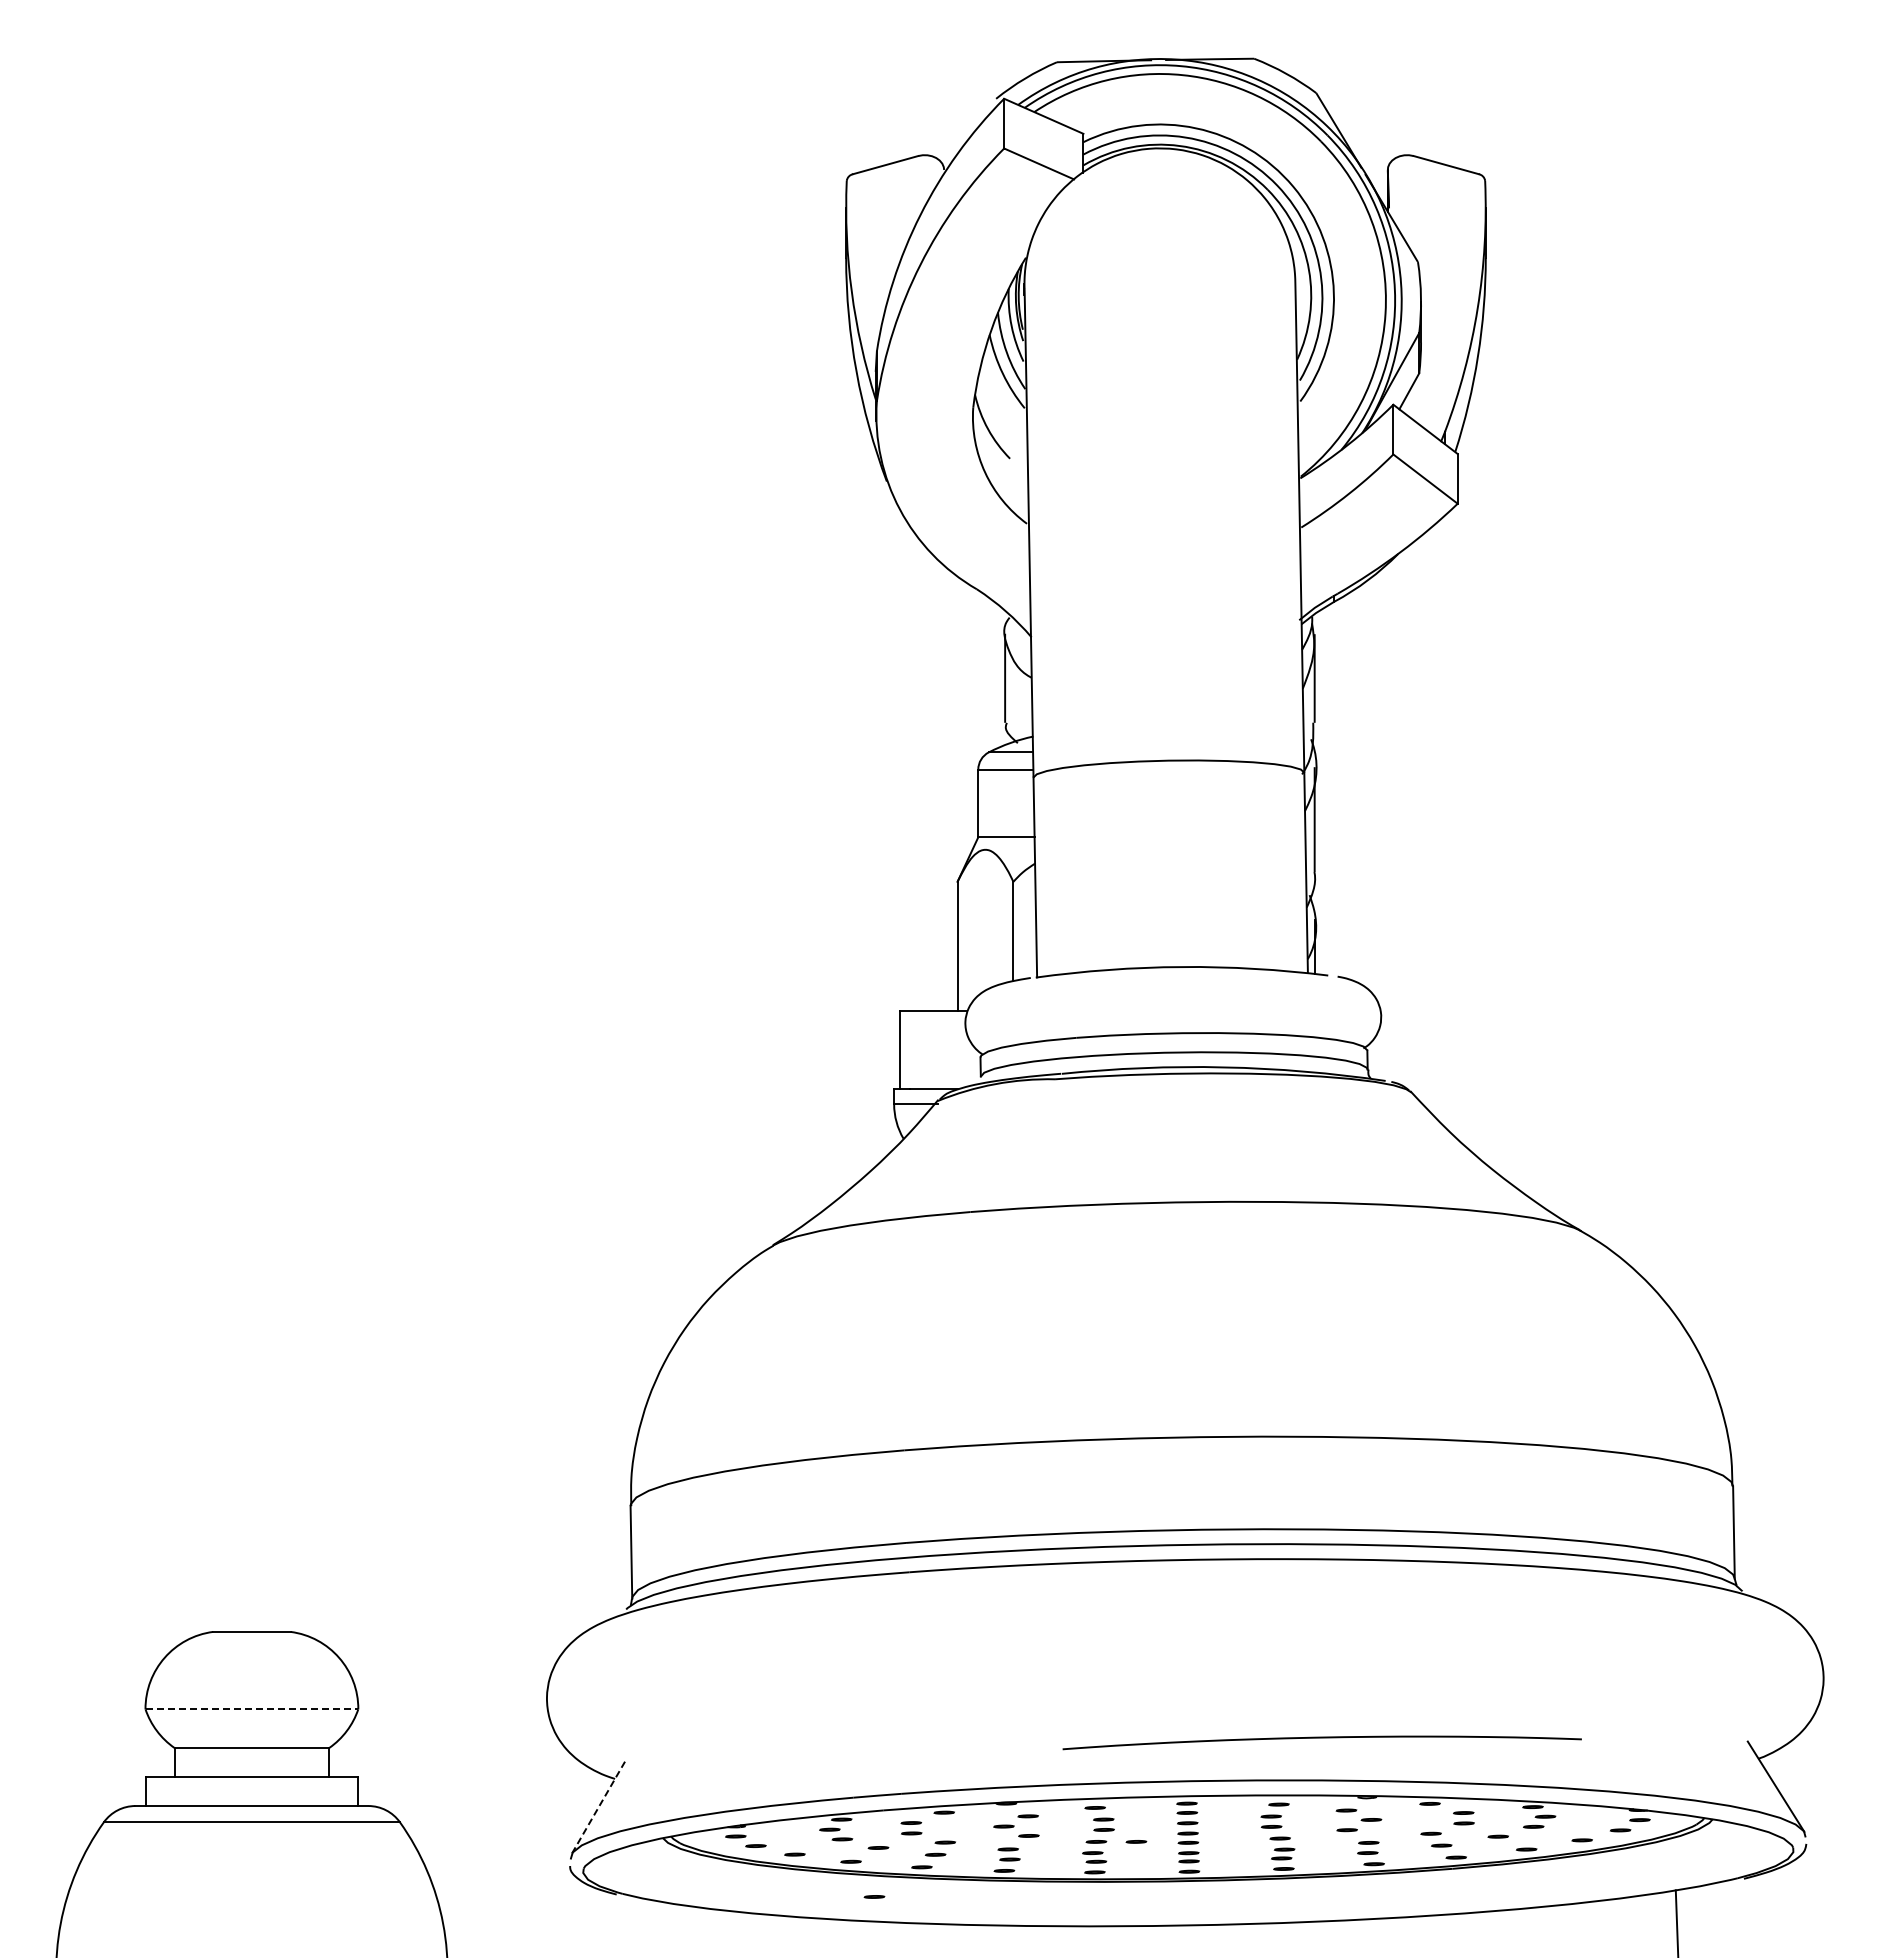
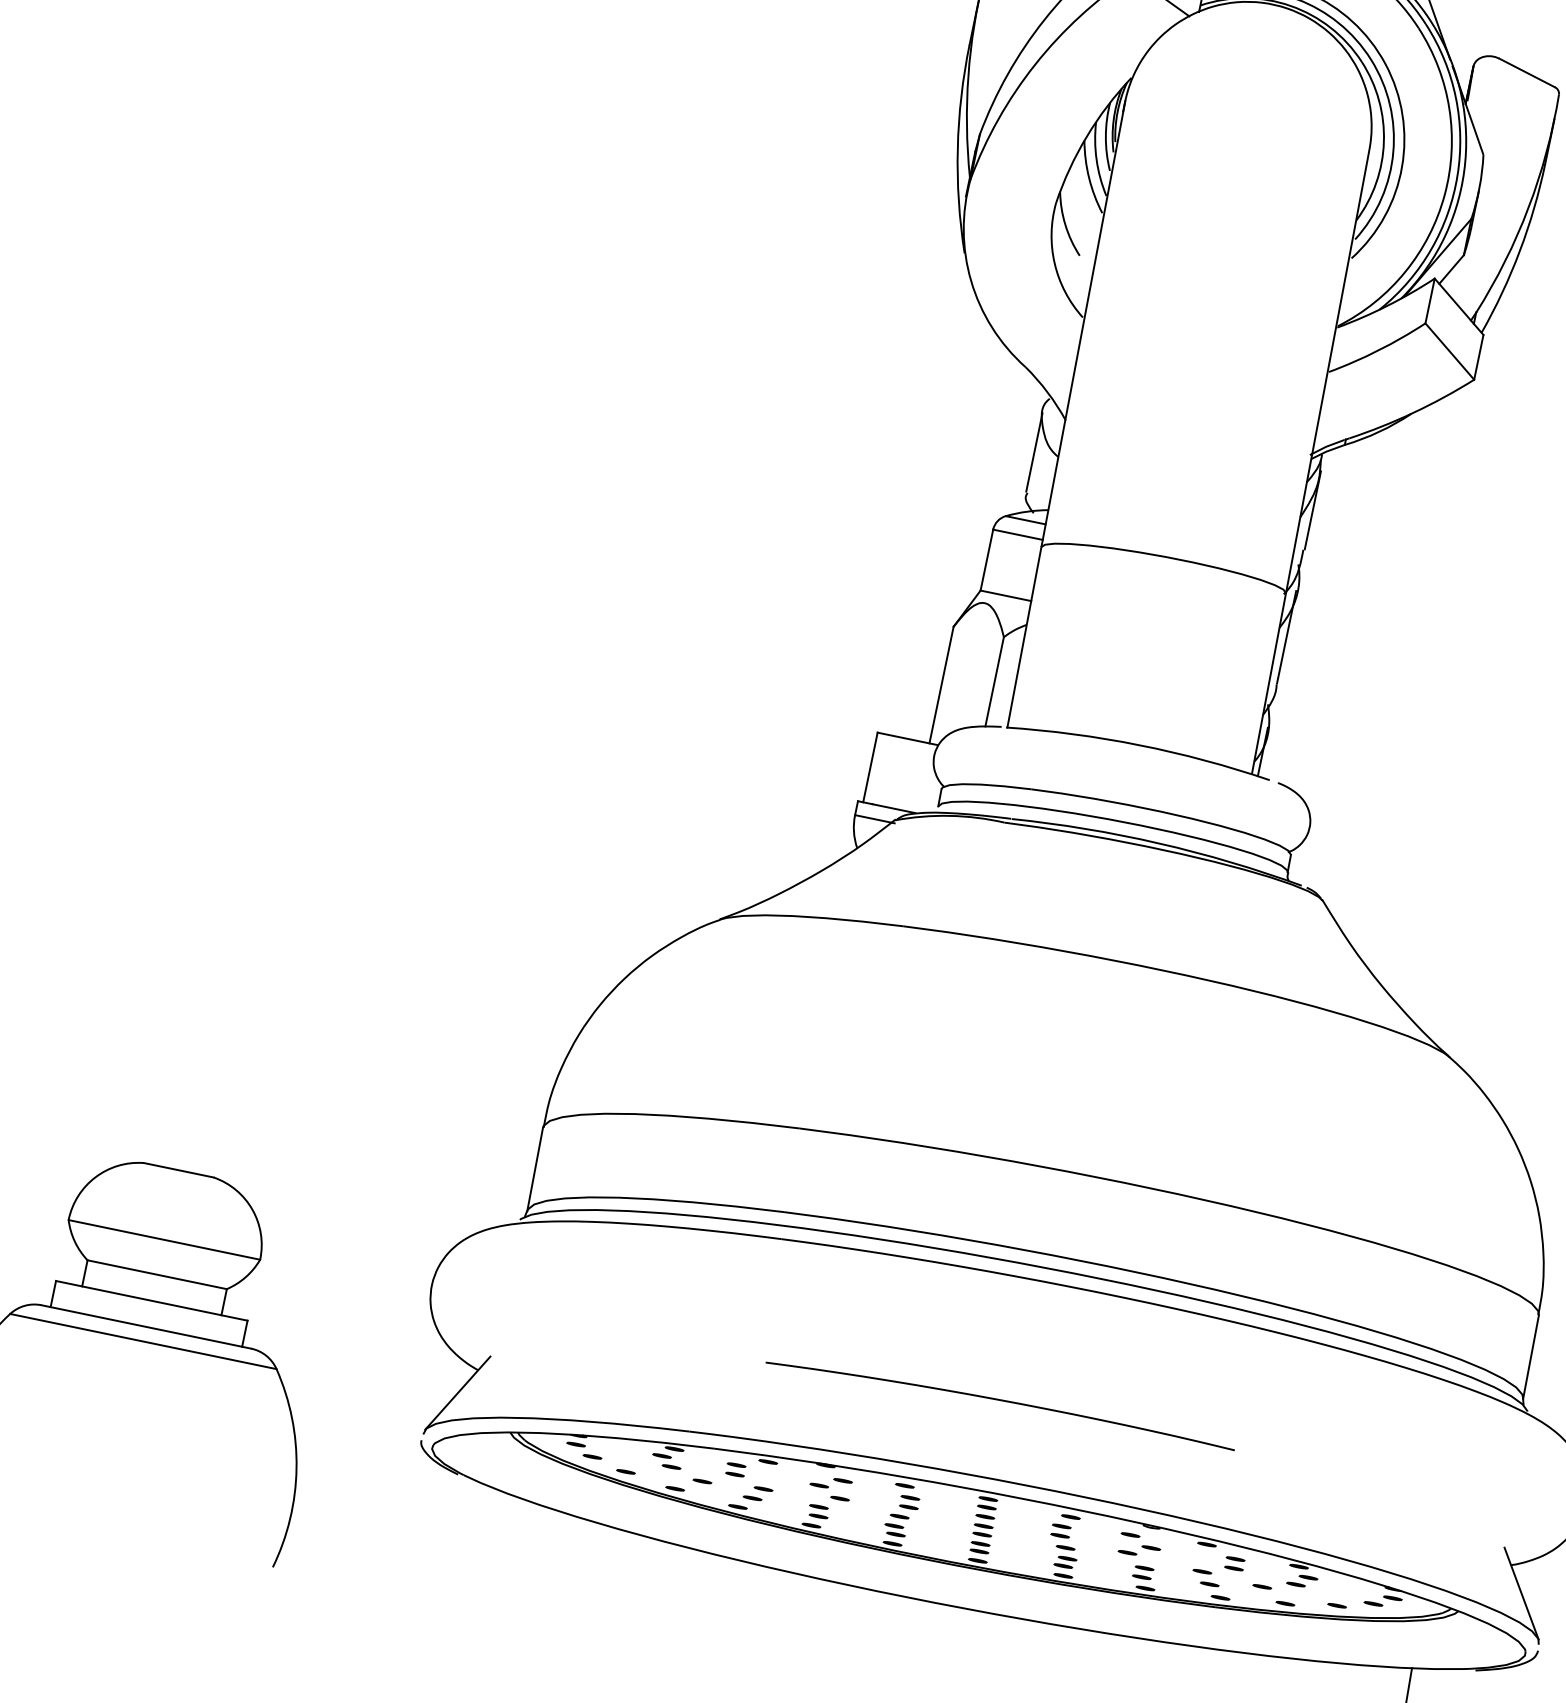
line: (252, 1709) -> (164, 1240), dashed -> solid
curve: (1321, 1738) -> (1000, 1401), moved
line: (598, 1808) -> (457, 1393), dashed -> solid
line: (1136, 1841) -> (935, 1523), removed
line: (874, 1896) -> (689, 1524), removed

